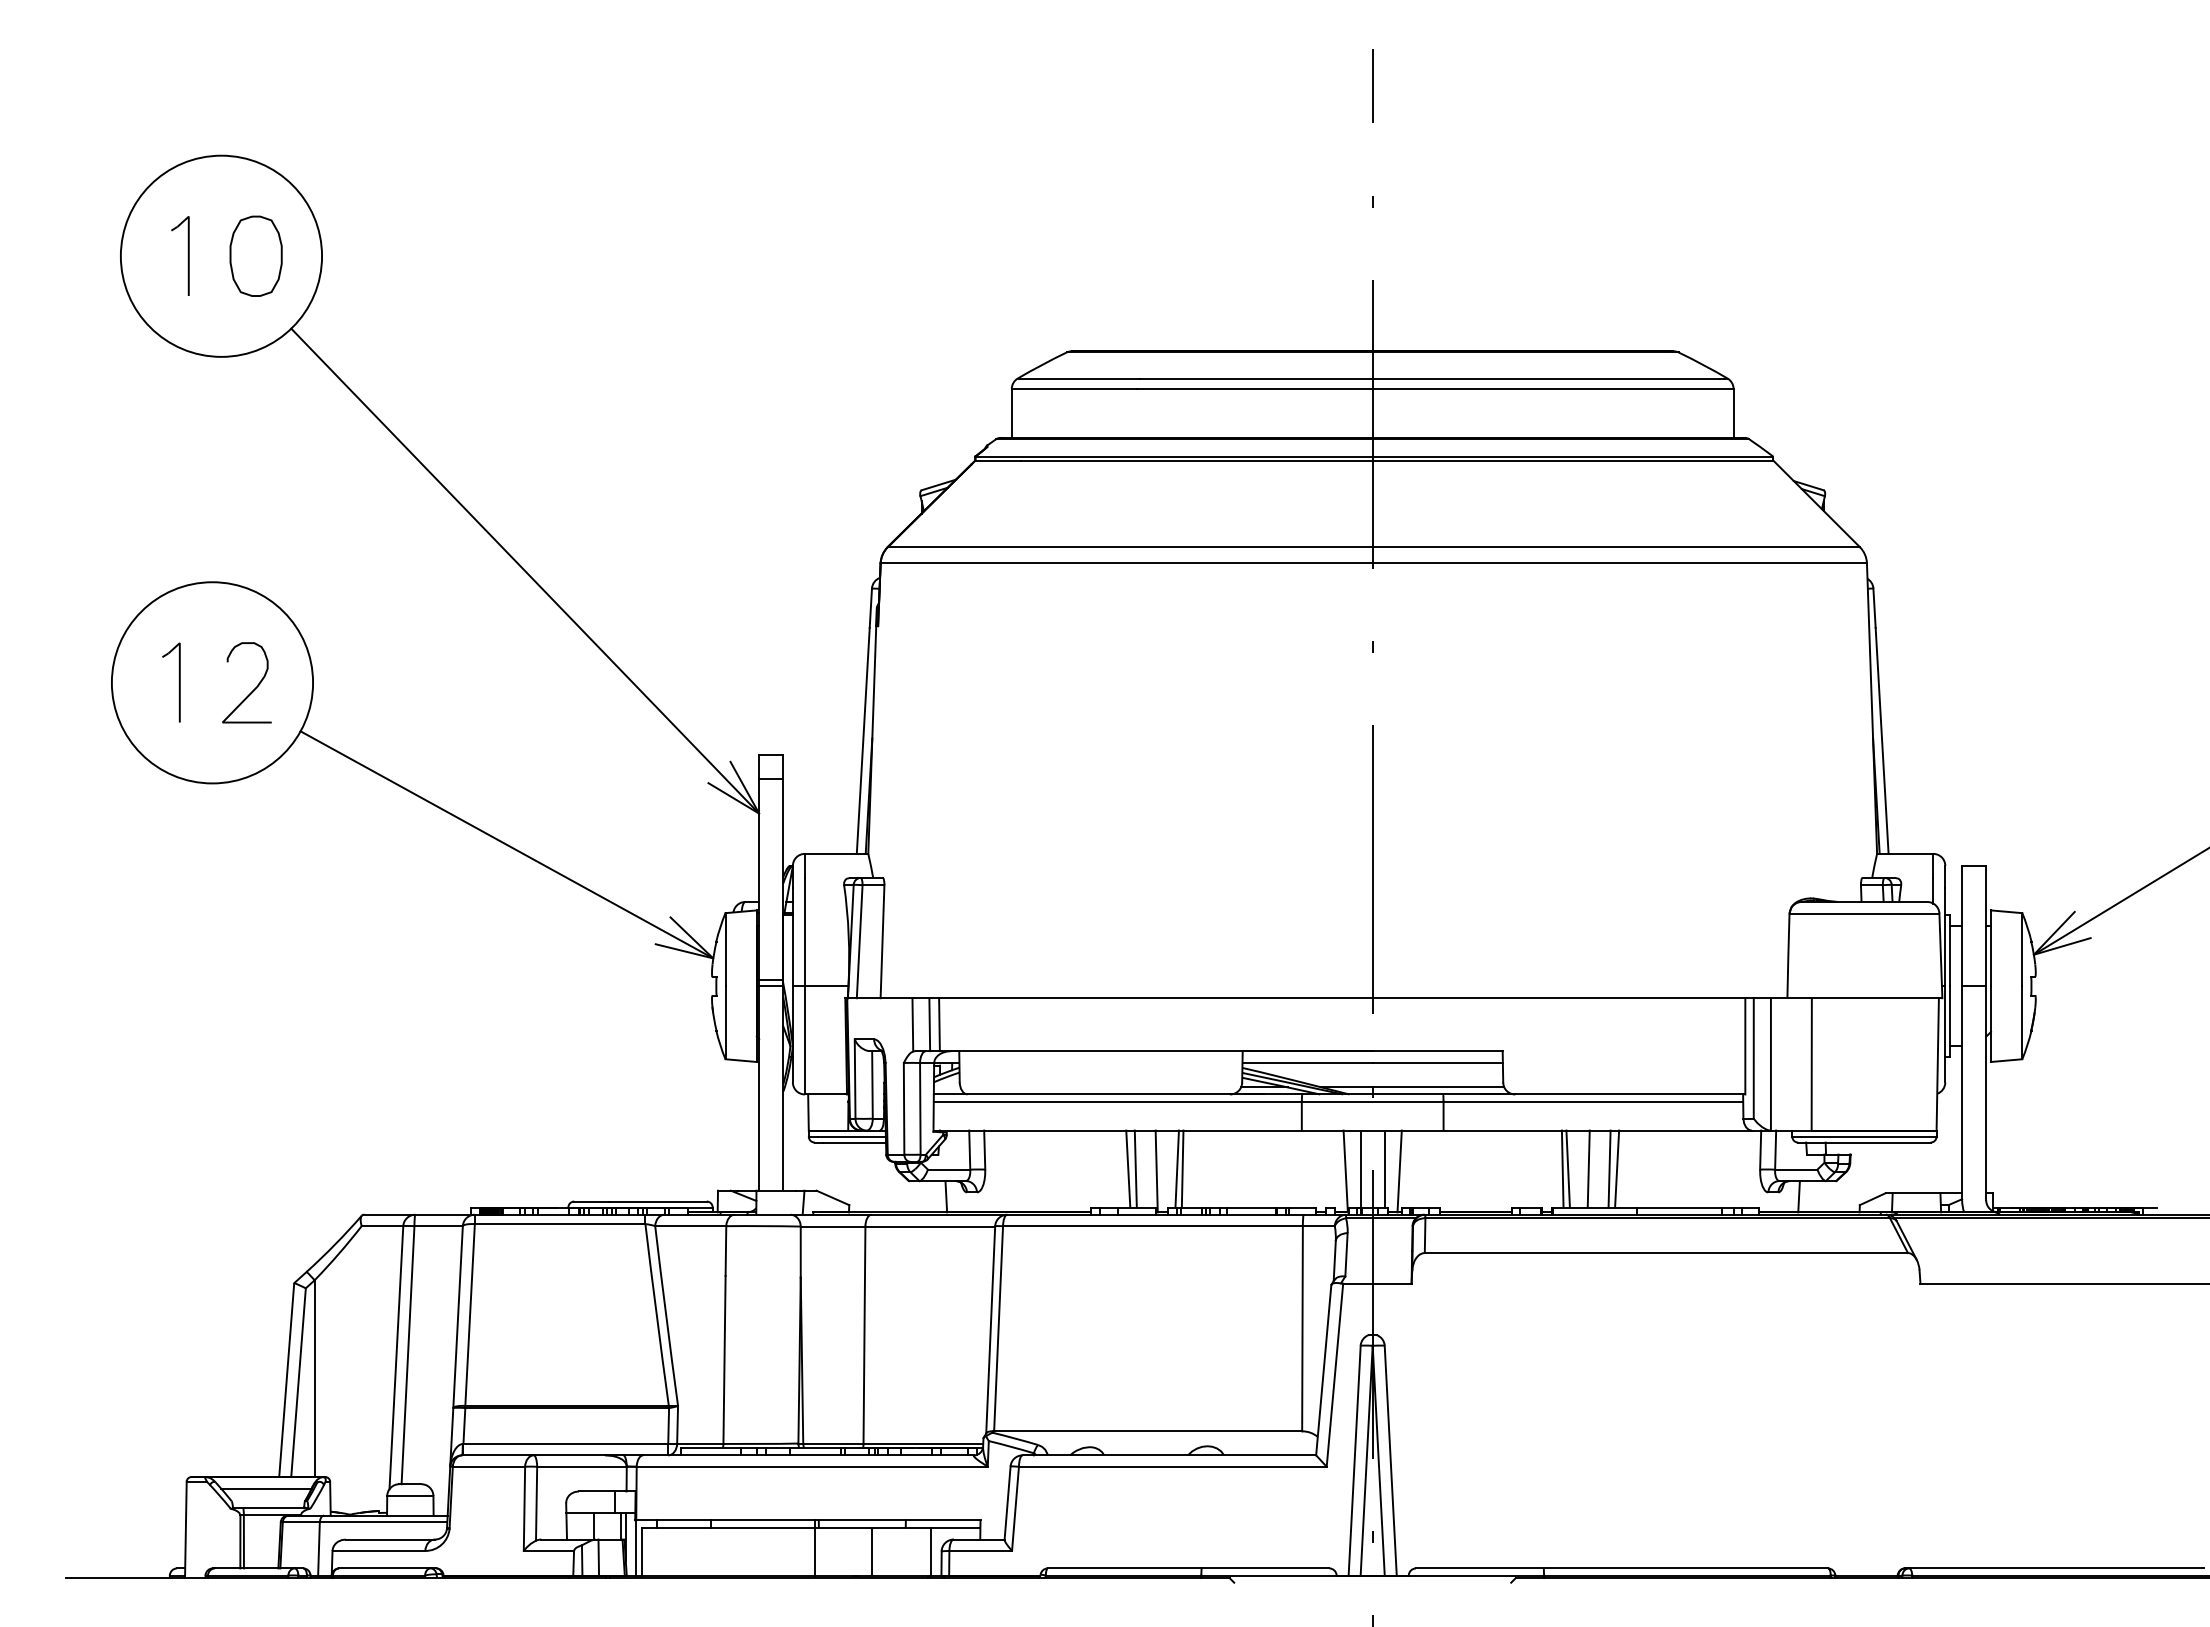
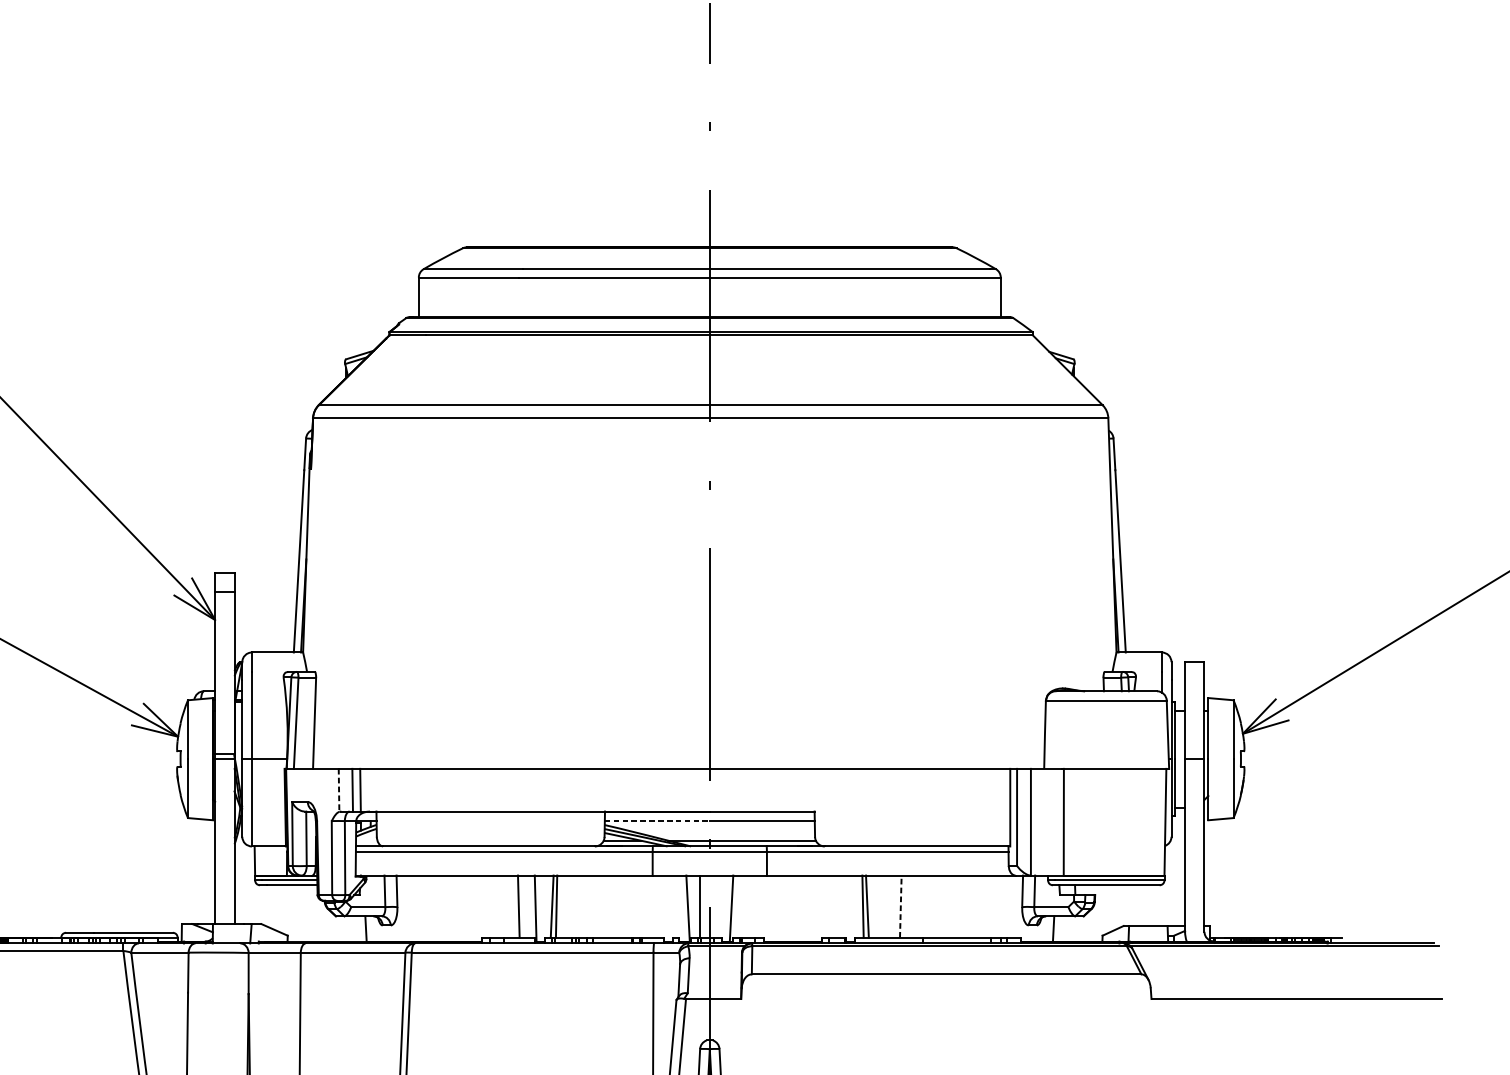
line: (912, 1024) -> (338, 790), solid -> dashed
line: (1308, 1063) -> (658, 821), solid -> dashed
line: (1128, 1168) -> (512, 906), removed
line: (1384, 1168) -> (719, 906), removed
line: (1588, 1168) -> (883, 906), removed
line: (1617, 1168) -> (907, 906), removed
line: (1609, 1169) -> (900, 906), solid -> dashed

